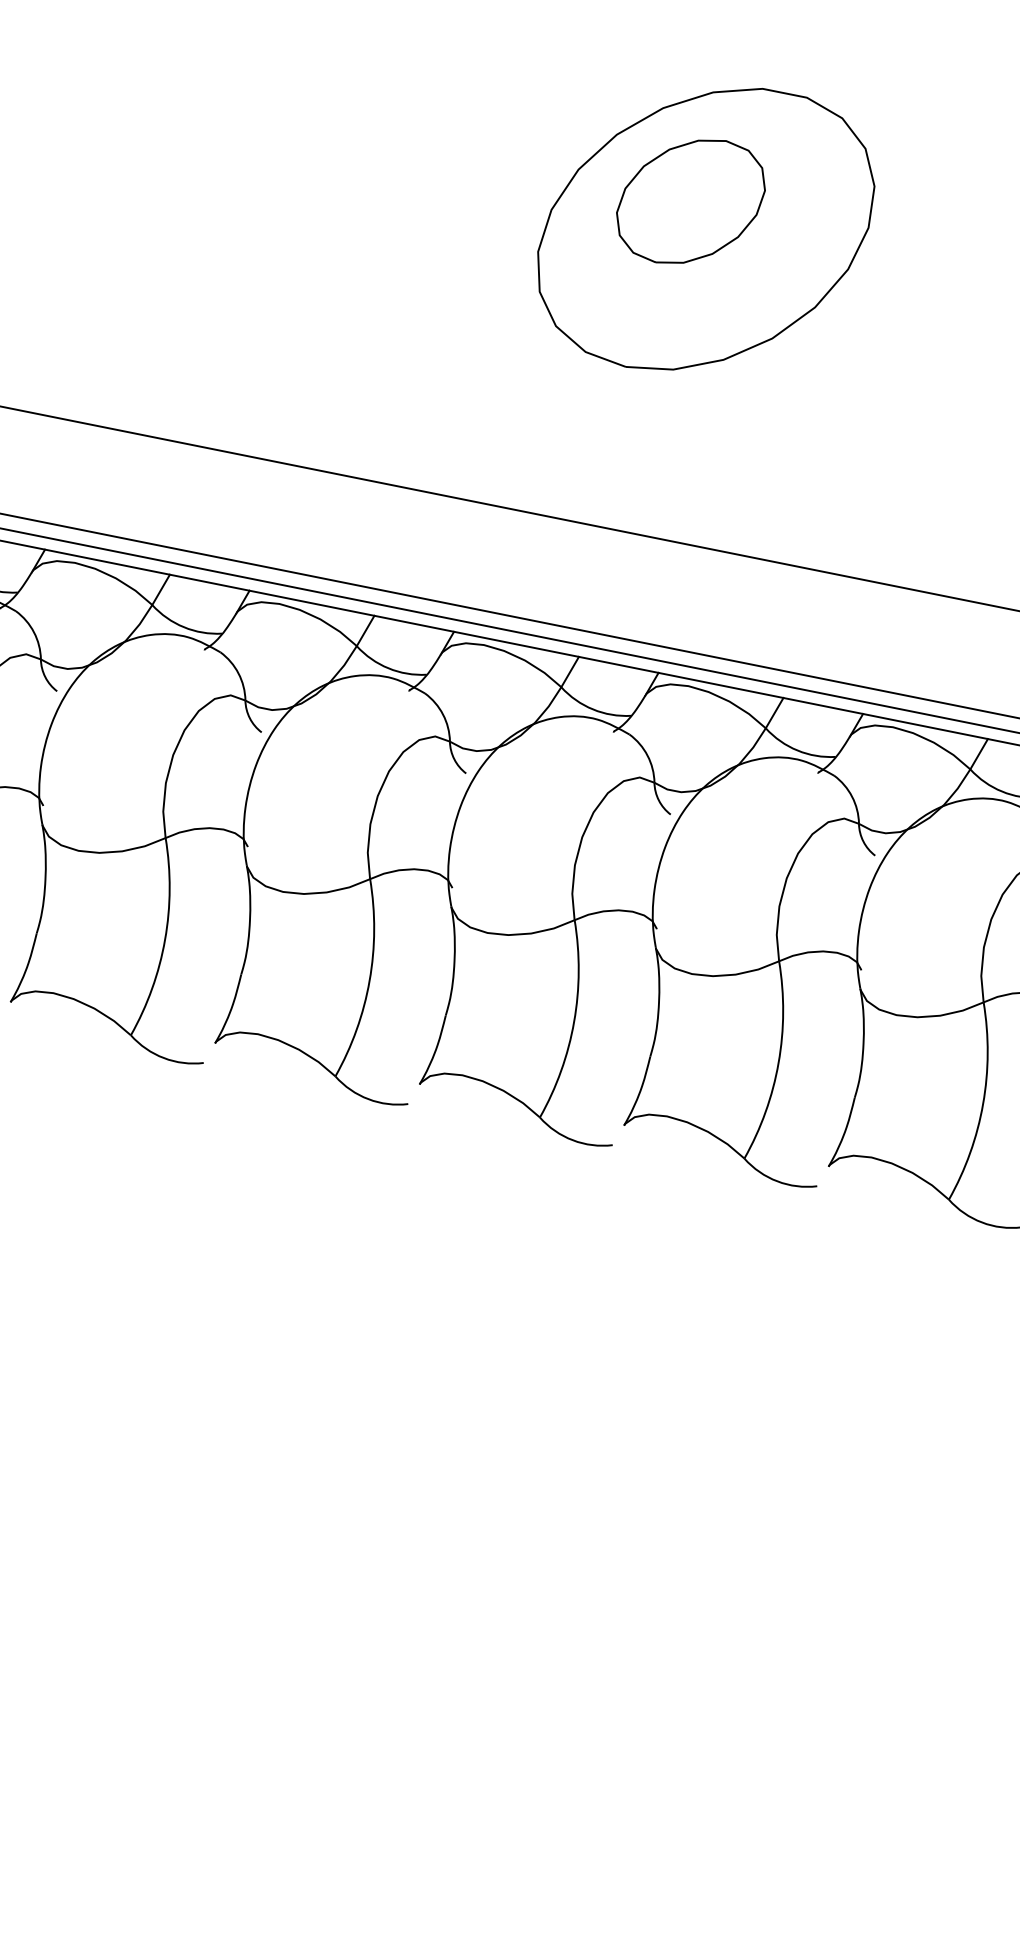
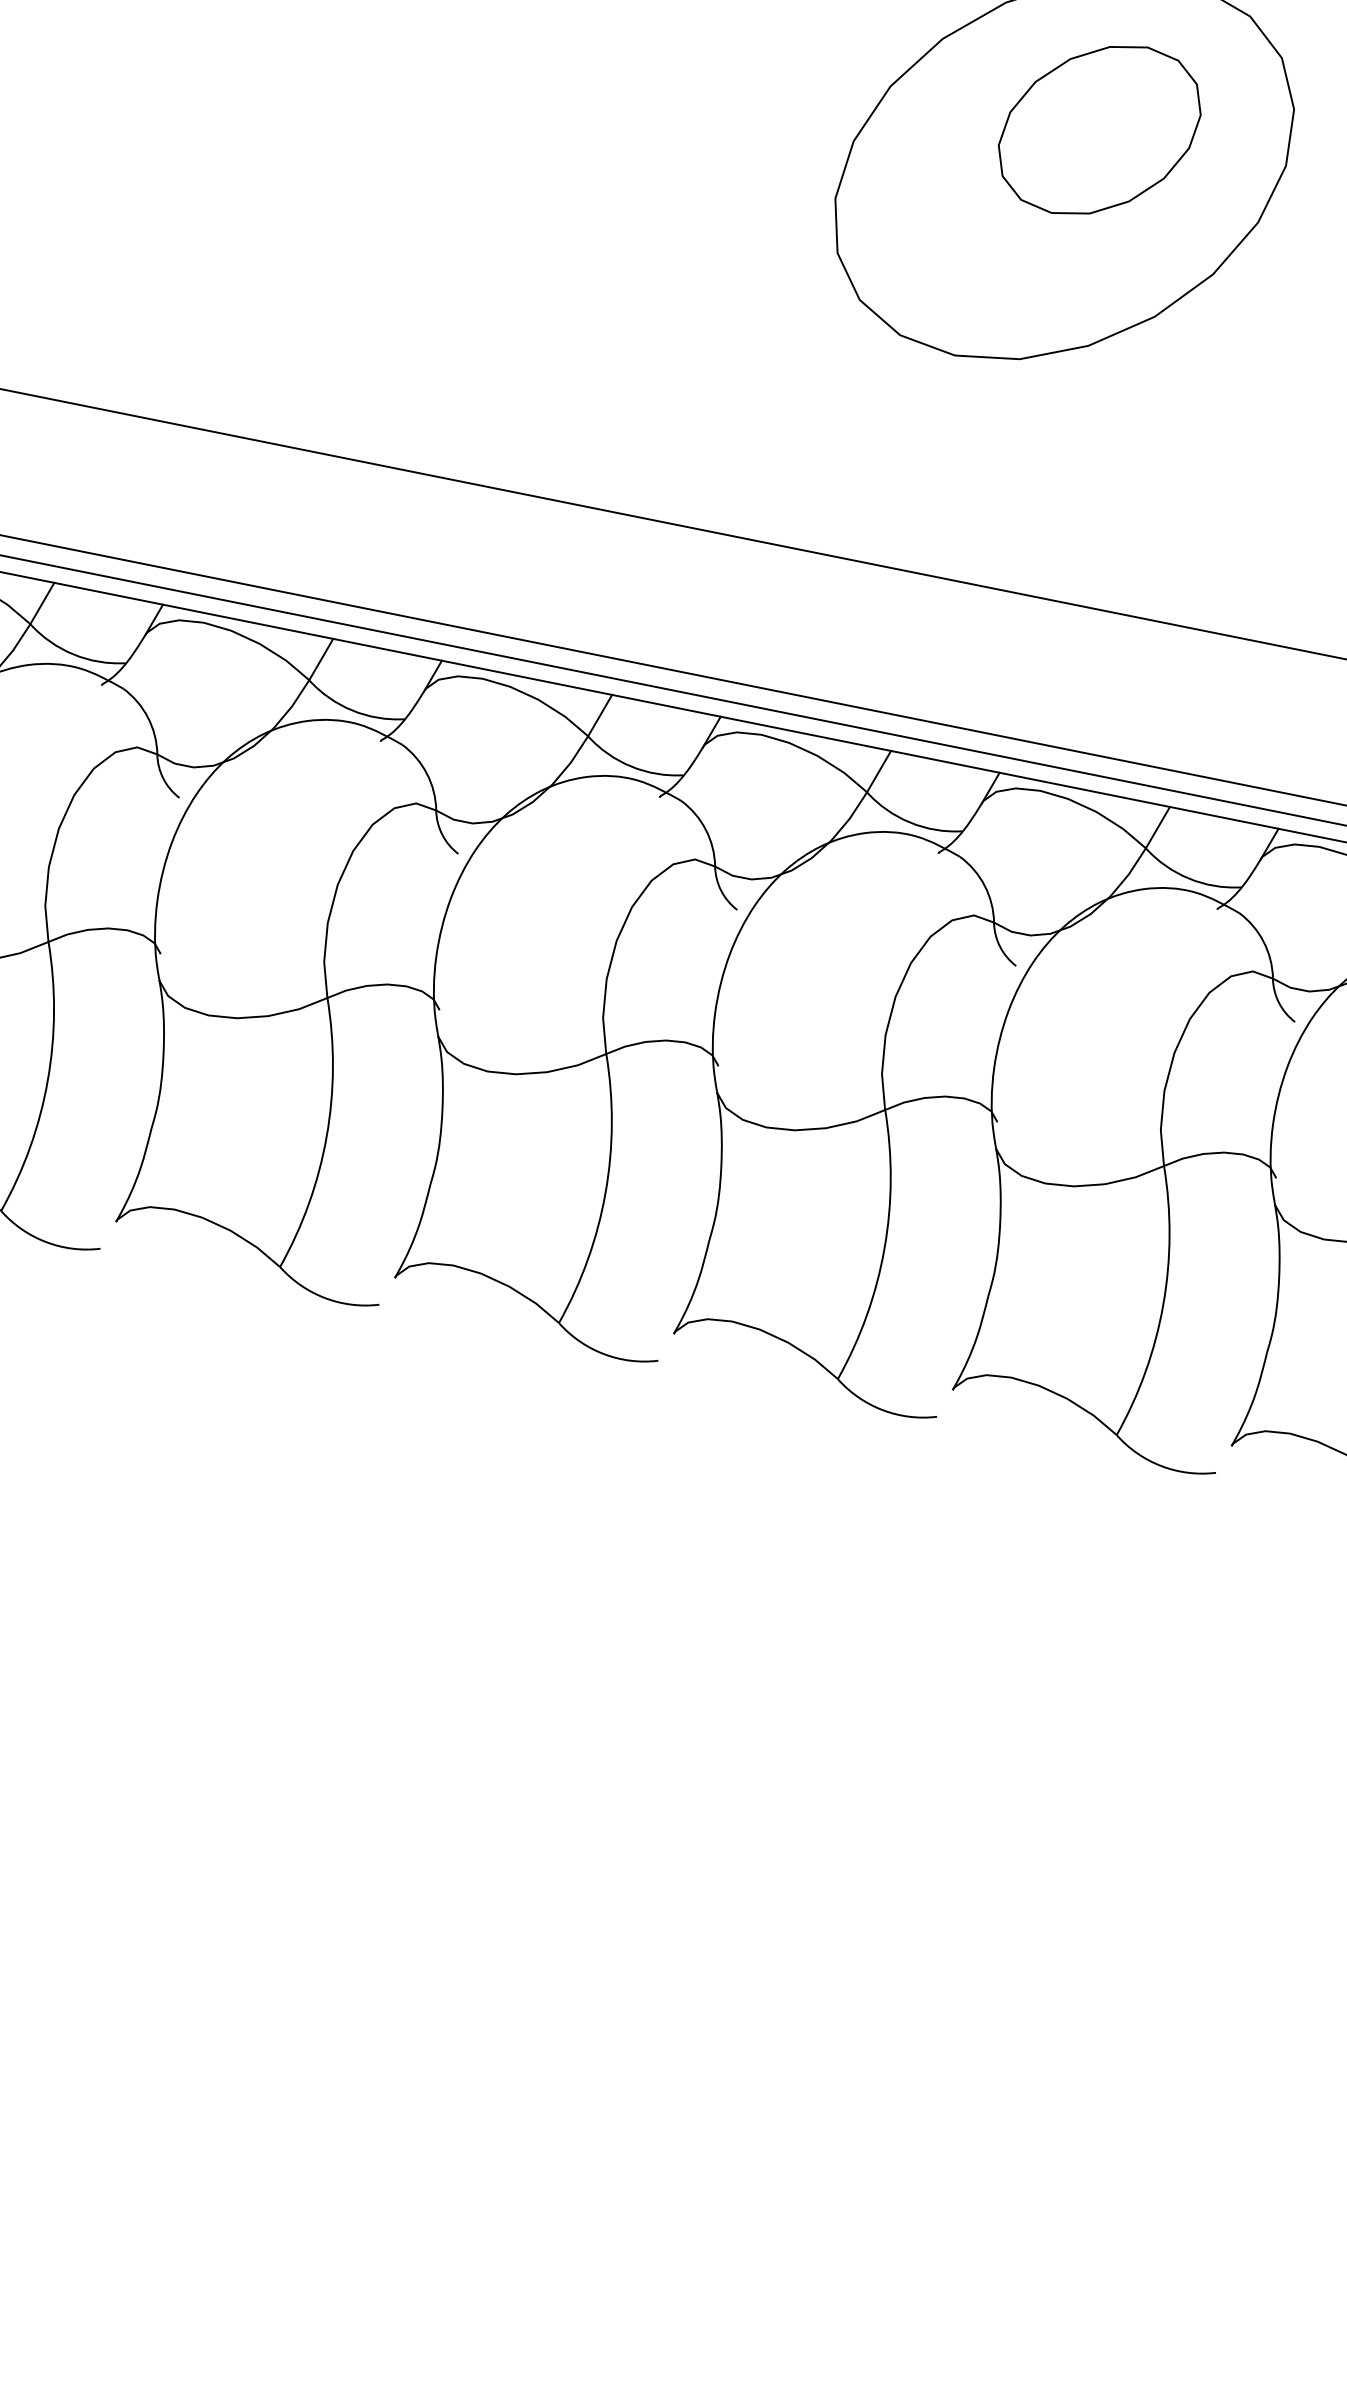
part: (690, 201) -> (1099, 129), moved

